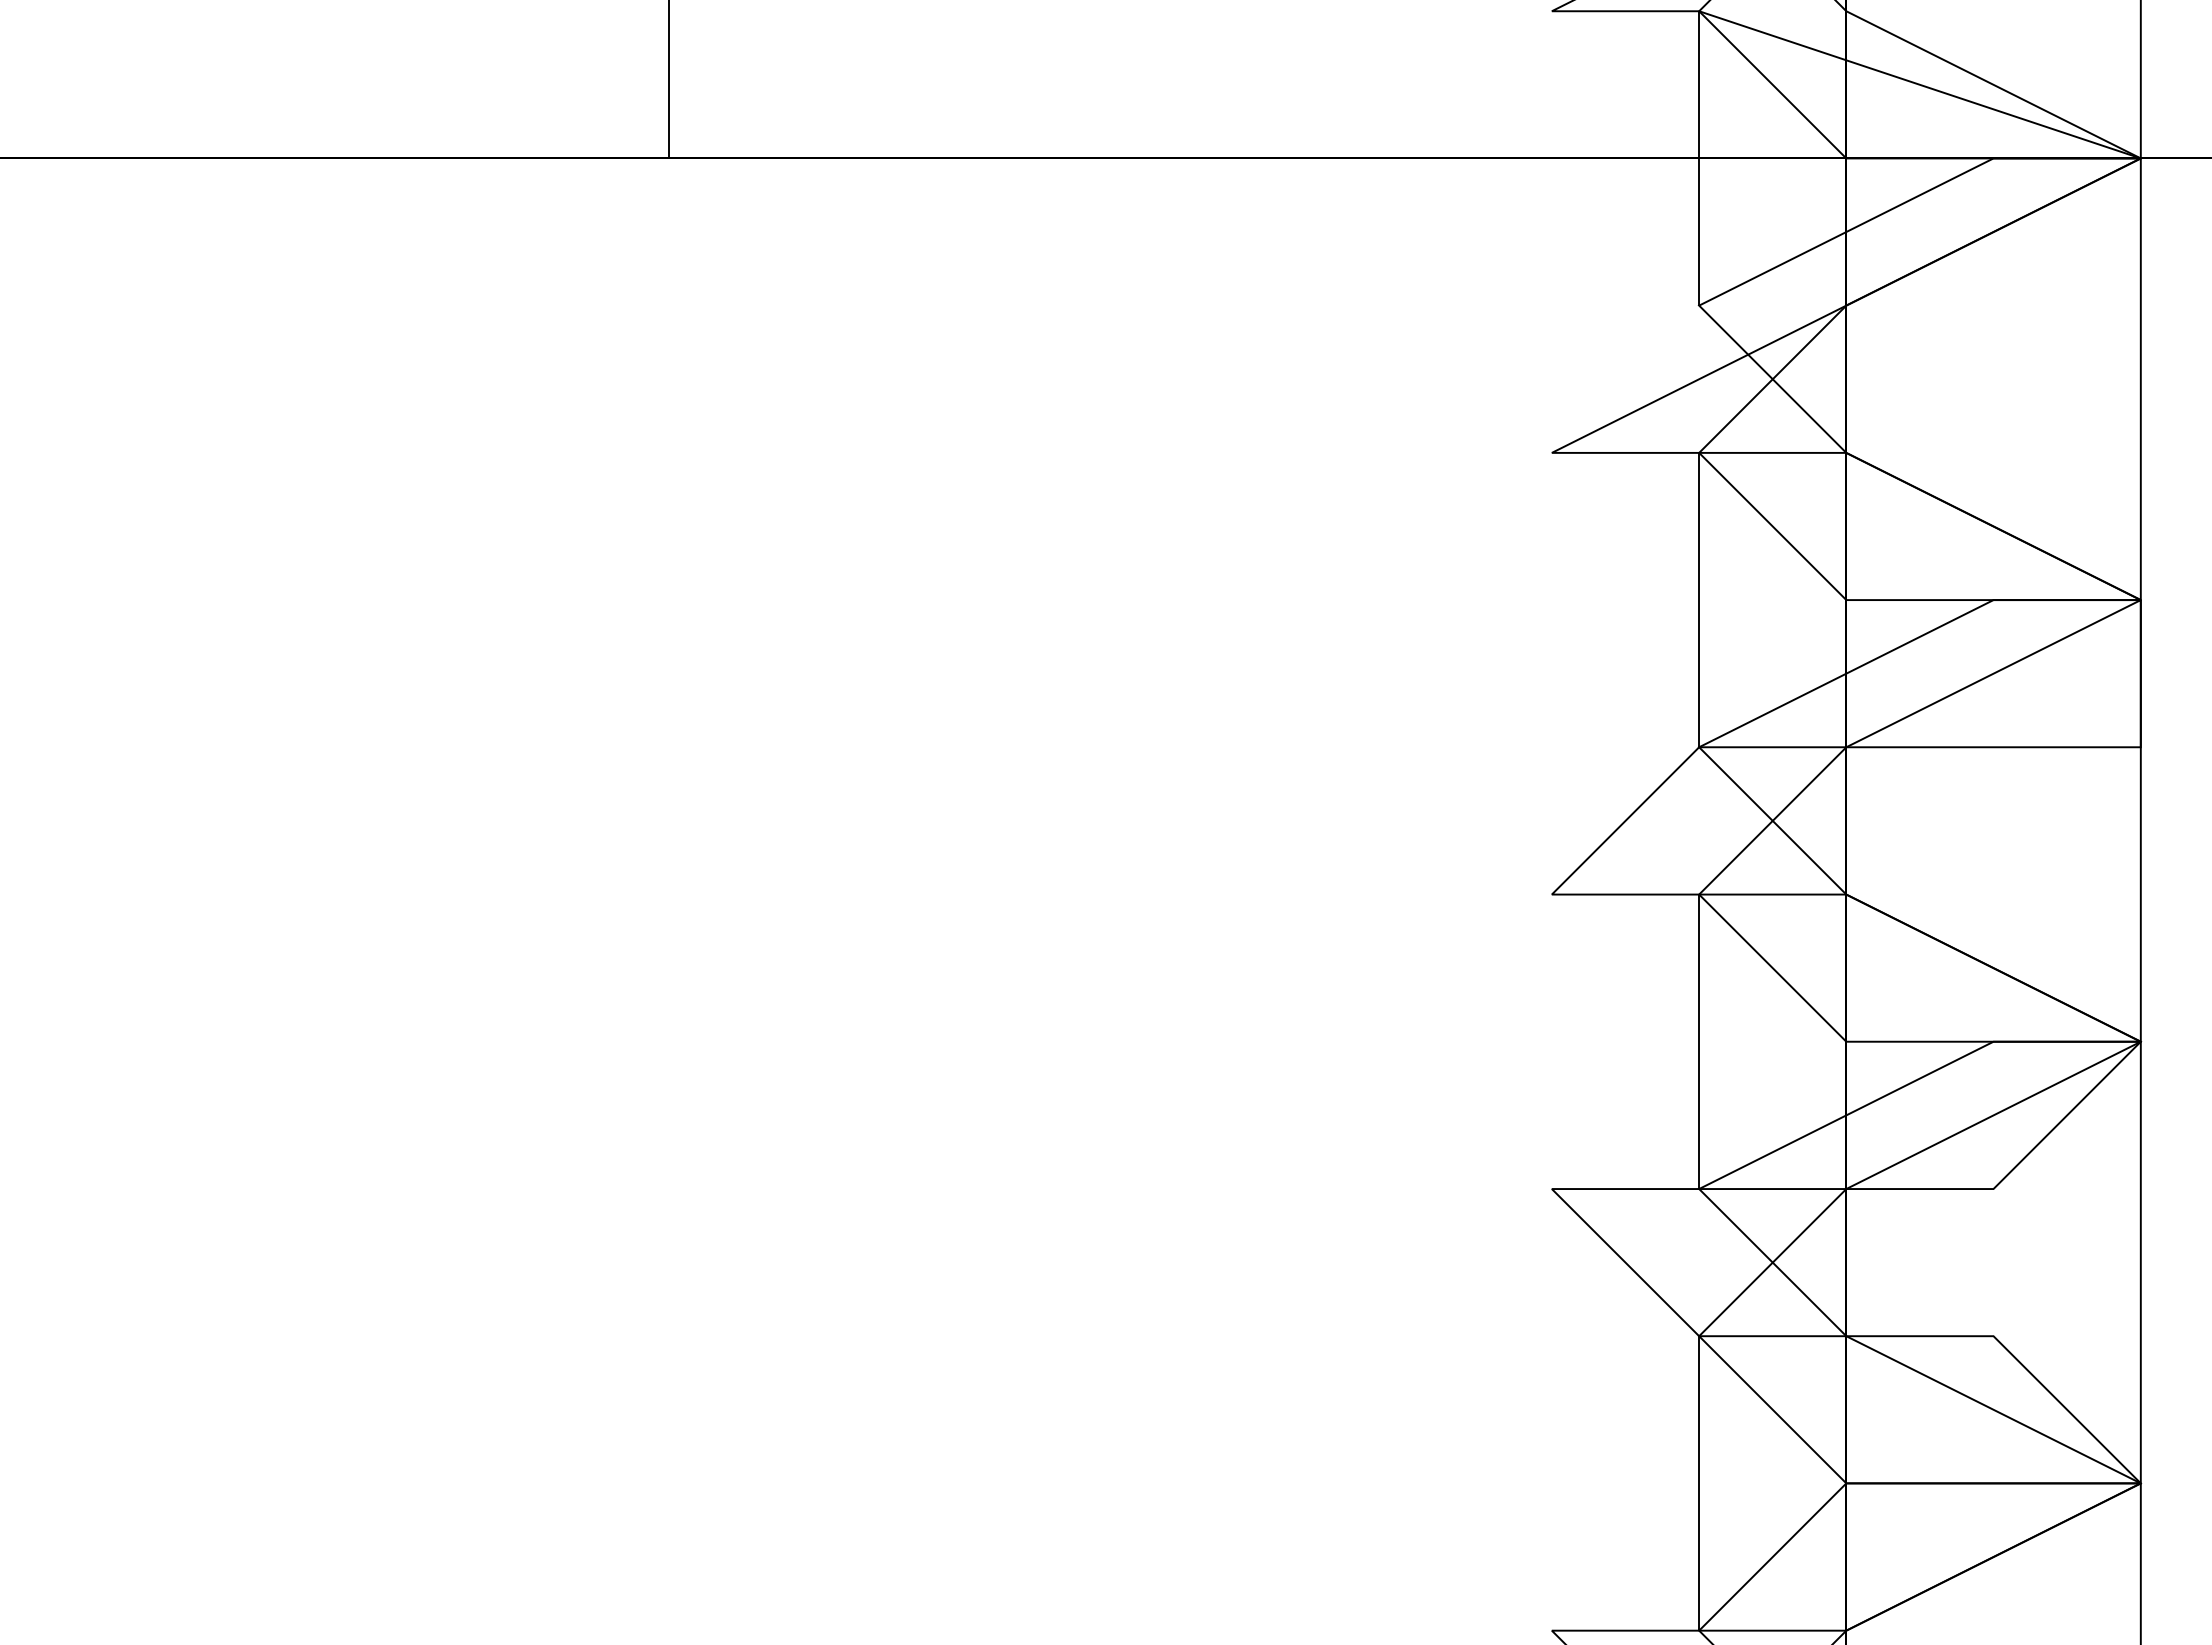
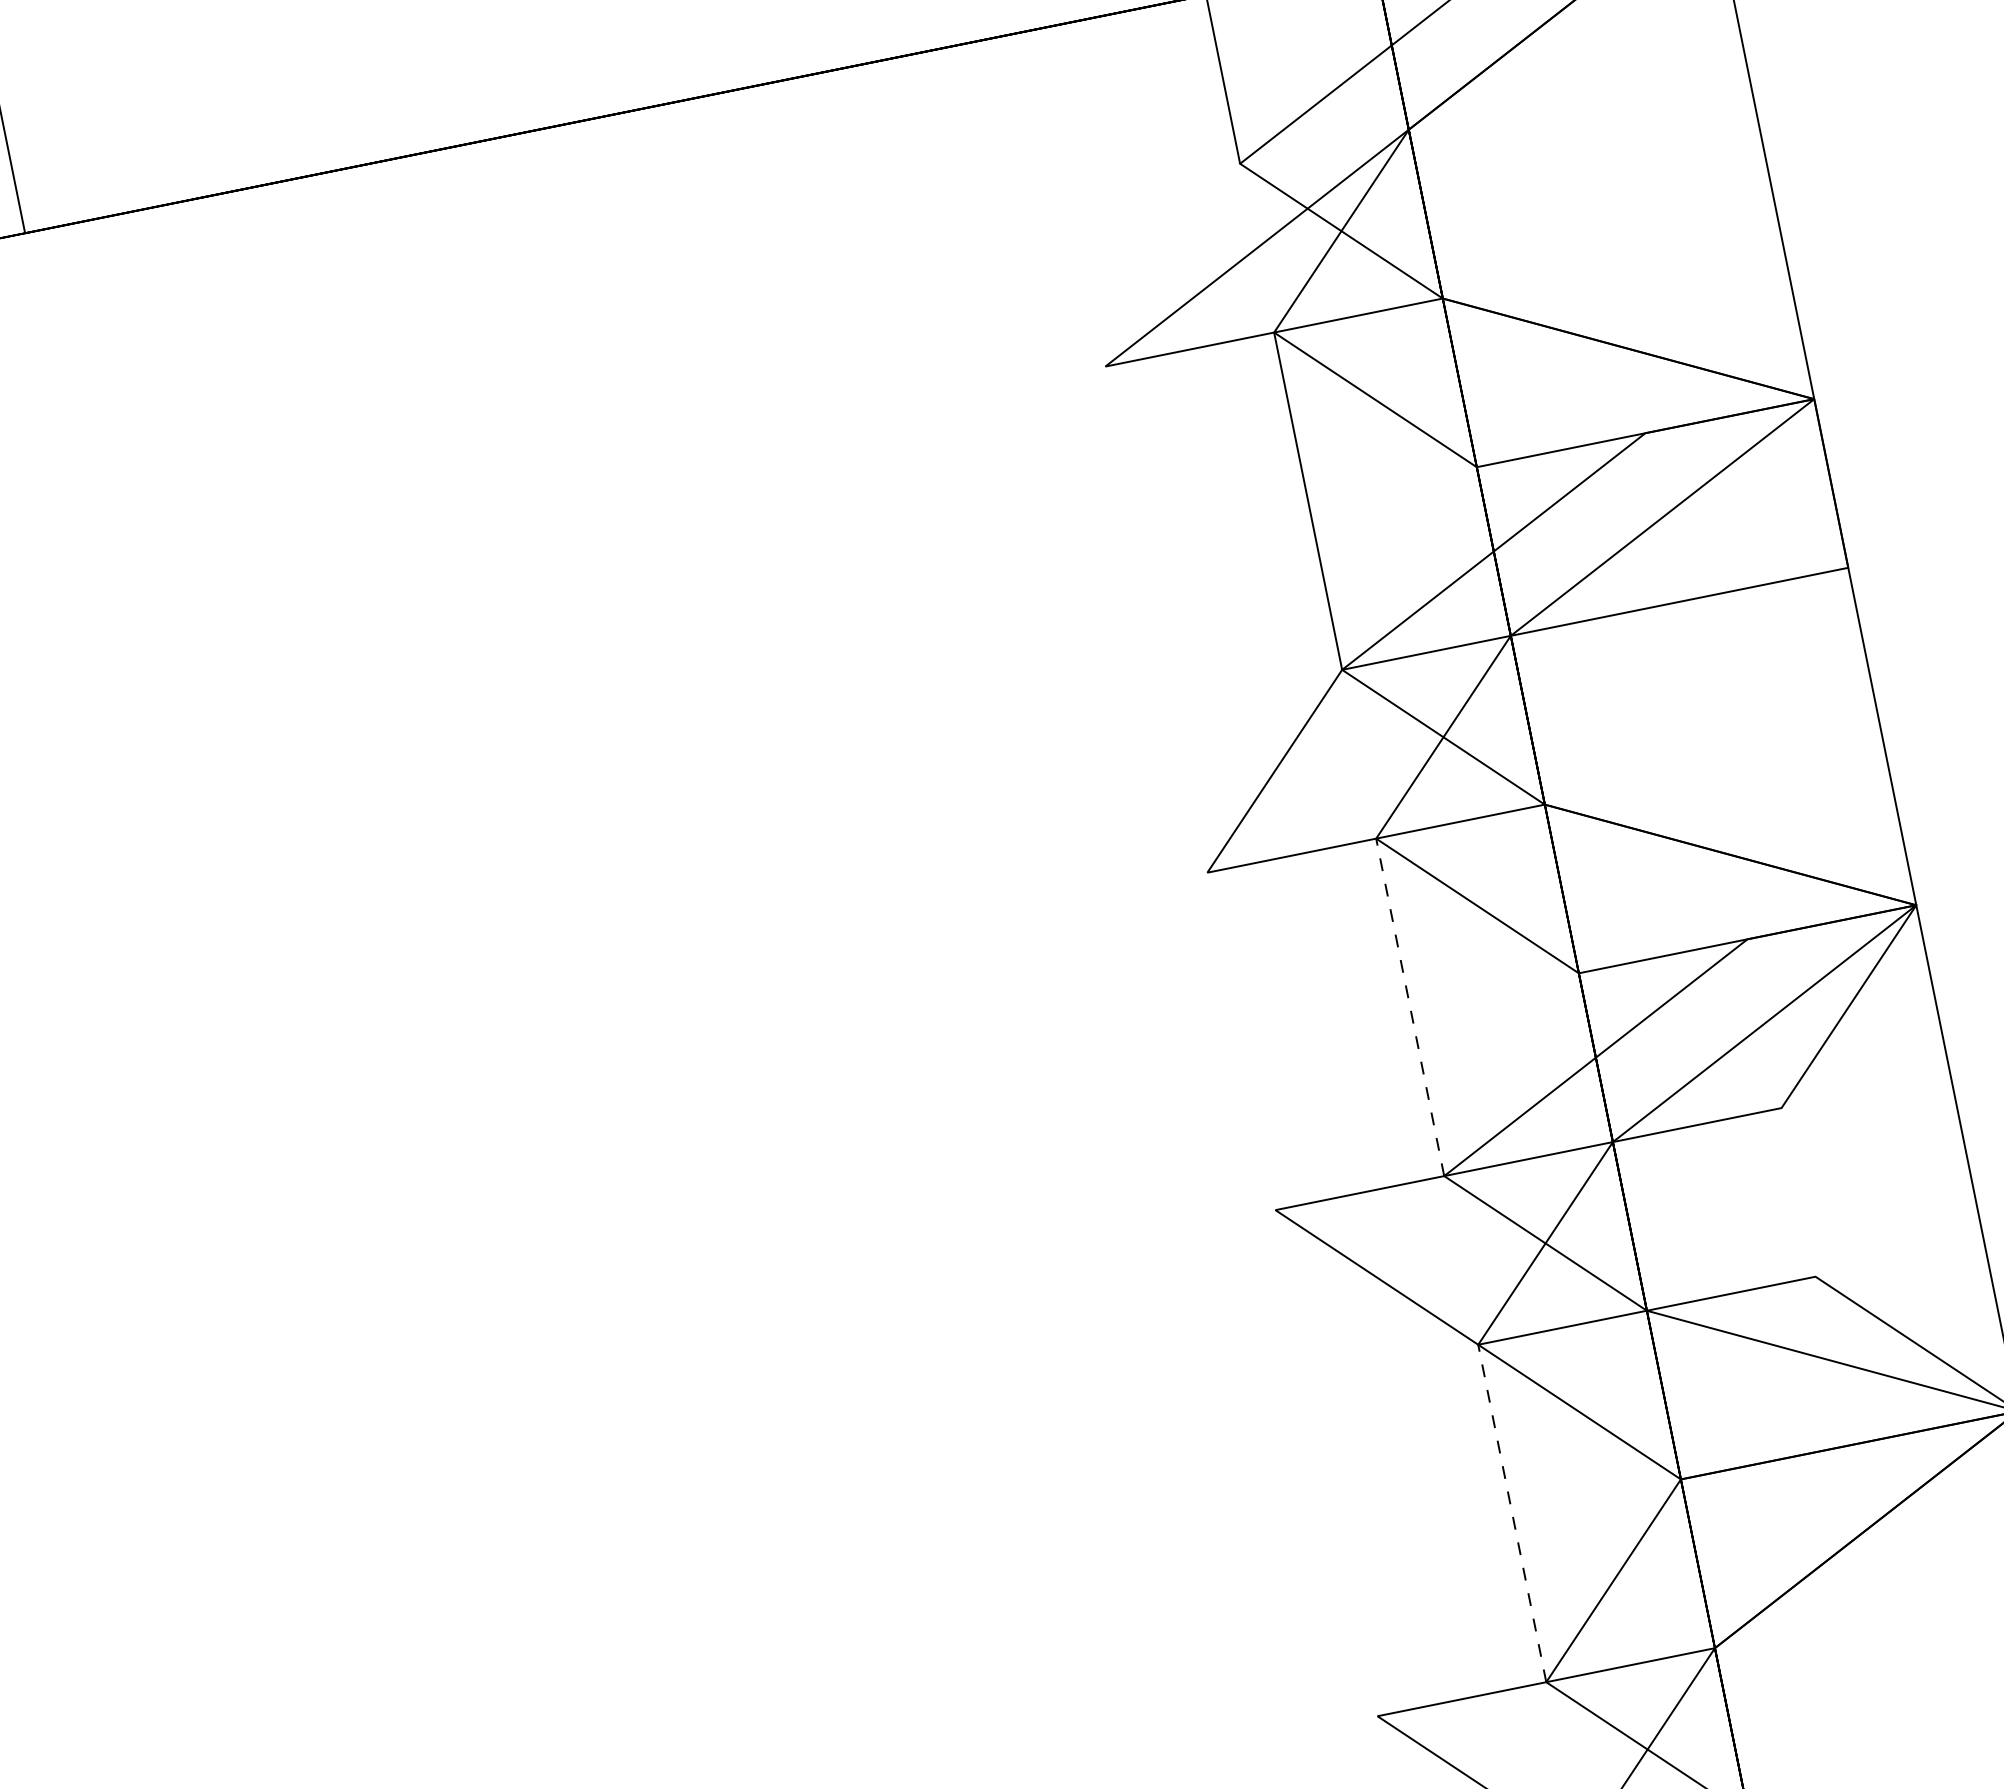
line: (1699, 1041) -> (1410, 1006), solid -> dashed
line: (1699, 1482) -> (1512, 1512), solid -> dashed

